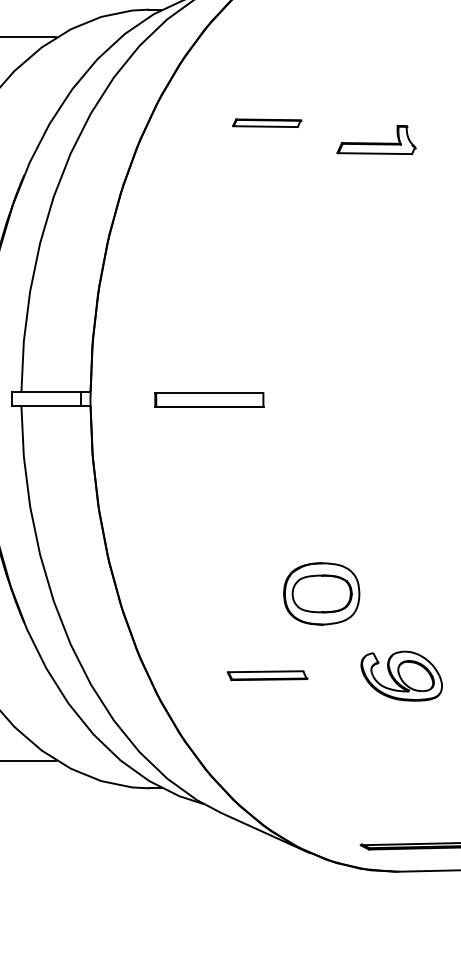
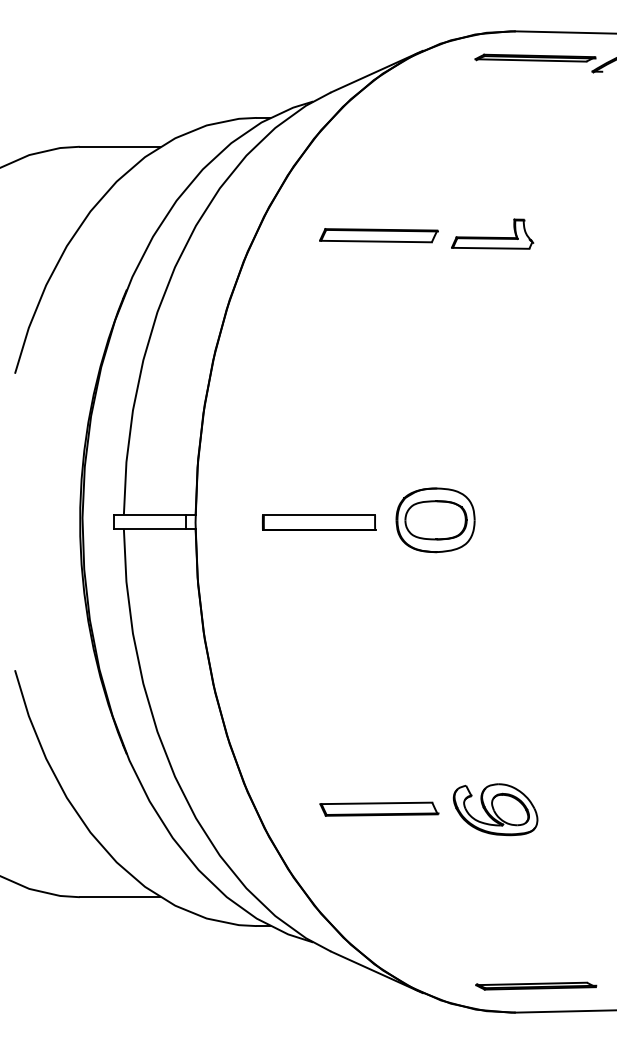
part: (266, 122) -> (378, 235), size x1.67
part: (376, 139) -> (492, 233), moved
part: (321, 594) -> (435, 520), moved
part: (267, 675) -> (379, 808), size x1.43
part: (401, 676) -> (495, 809), moved

